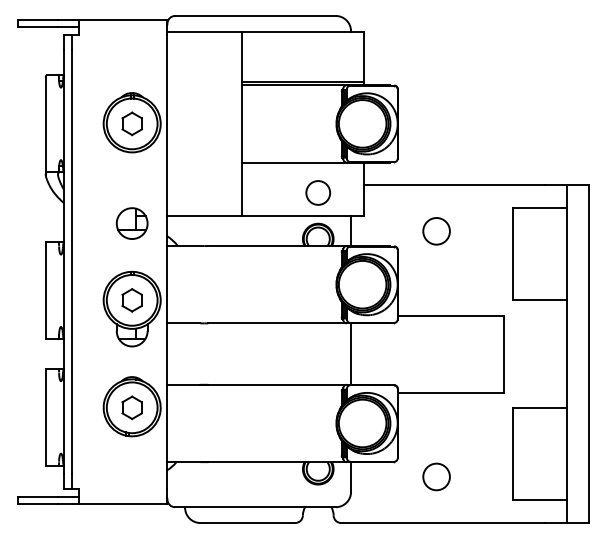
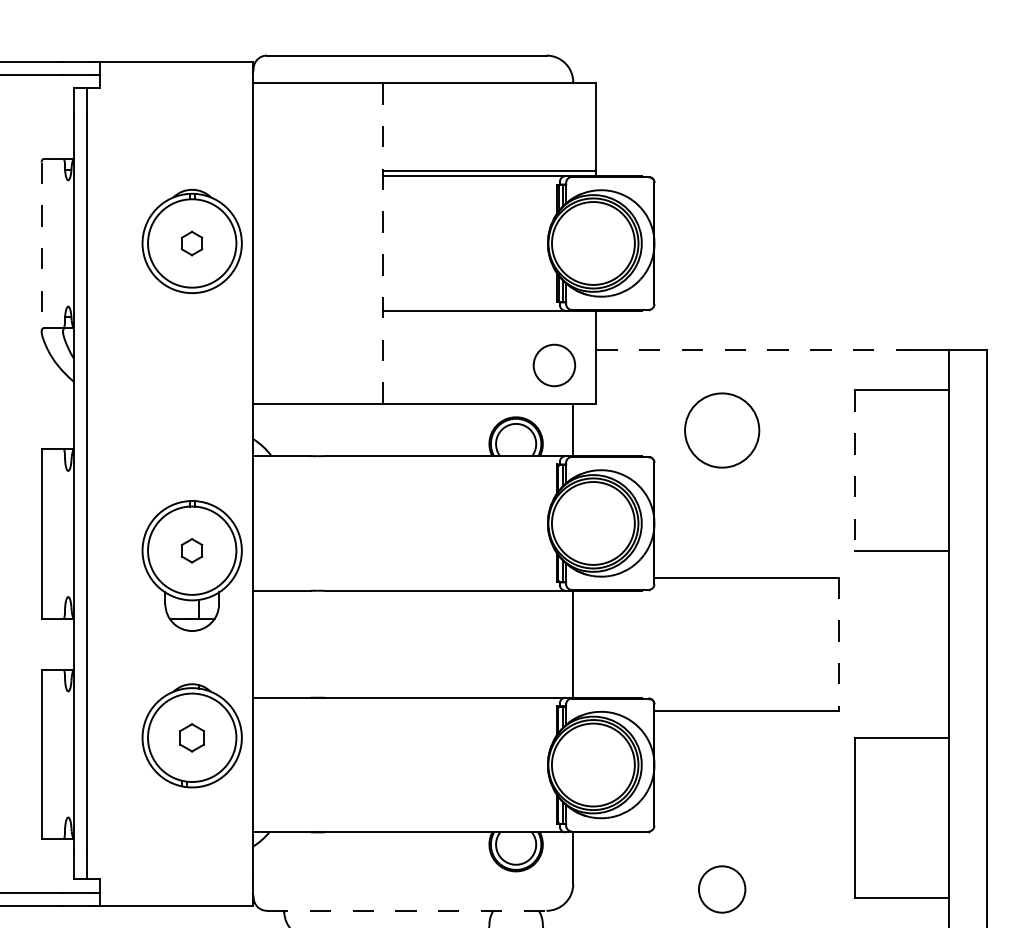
part: (131, 123) -> (190, 242), size x0.6
line: (241, 124) -> (382, 244), solid -> dashed
line: (45, 125) -> (41, 246), solid -> dashed
line: (455, 185) -> (755, 350), solid -> dashed
circle: (318, 192) -> (554, 364), moved
part: (131, 223) -> (190, 416), removed
circle: (436, 231) -> (721, 430), size x1.6
line: (513, 254) -> (856, 470), solid -> dashed
part: (131, 300) -> (190, 550), size x0.6
line: (503, 354) -> (838, 644), solid -> dashed
part: (131, 407) -> (190, 737), size x0.7
circle: (436, 476) -> (721, 888), moved
line: (255, 507) -> (406, 911), solid -> dashed

